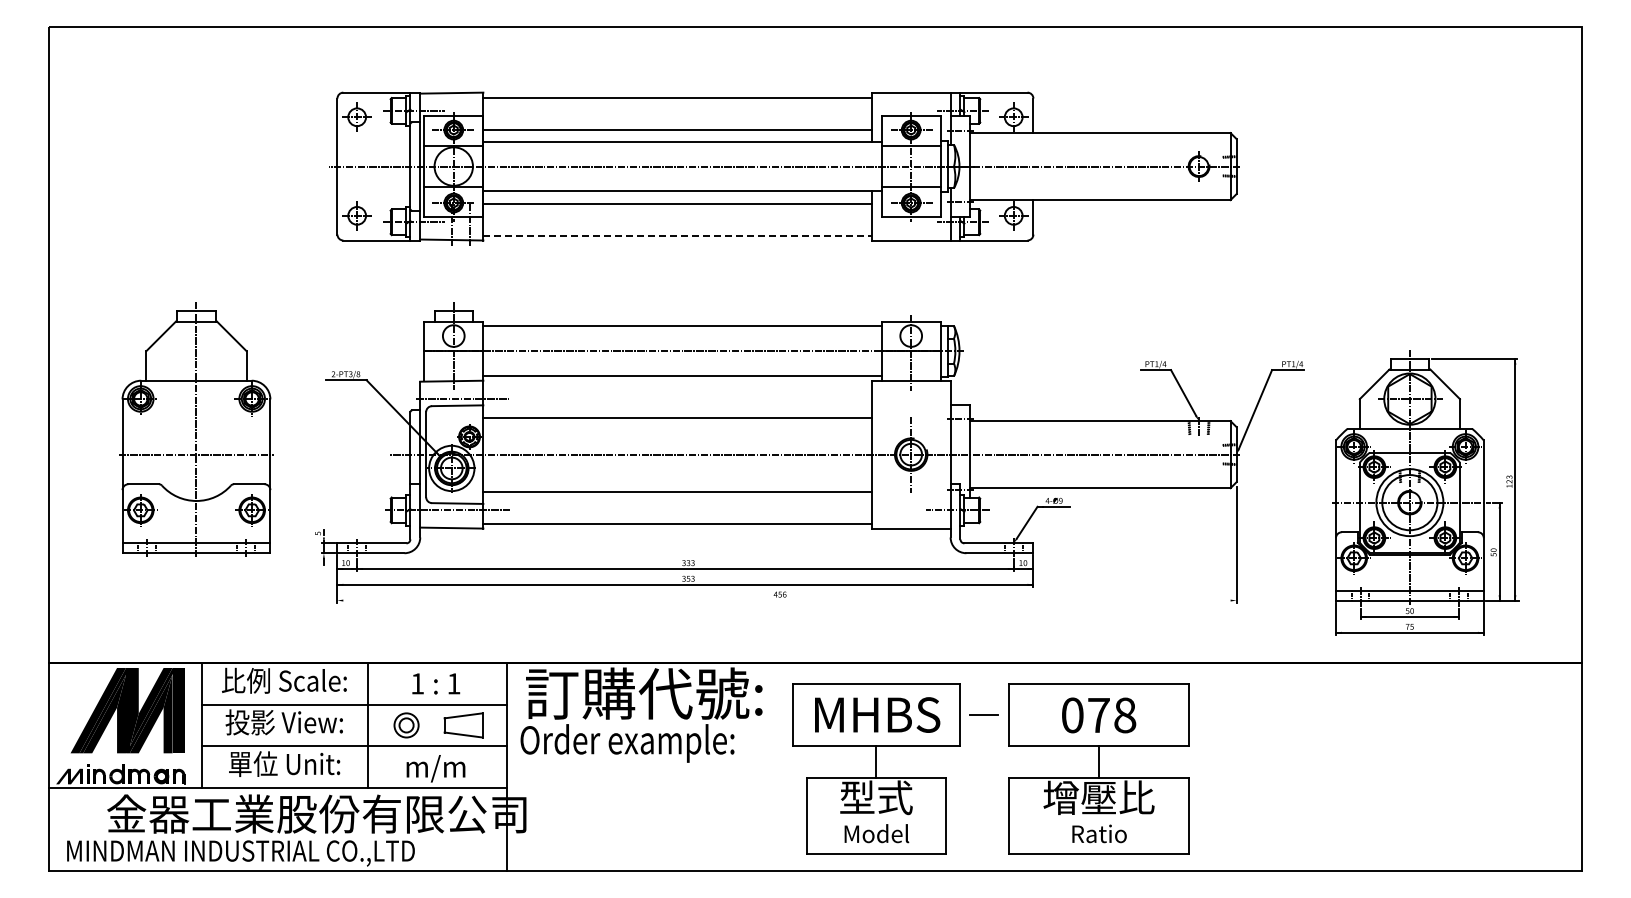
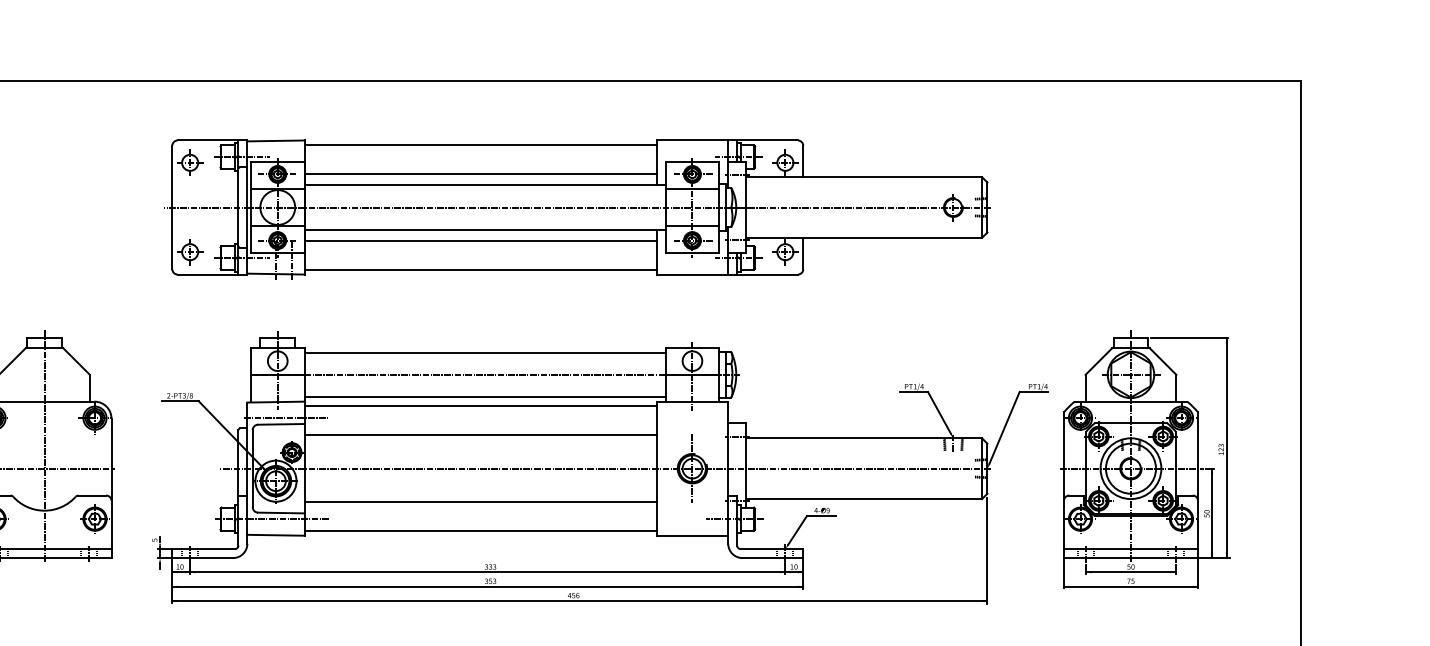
line: (678, 235) -> (481, 270), dashed -> solid
line: (677, 385) -> (480, 405), added
part: (1425, 492) -> (1145, 459), moved
line: (786, 600) -> (579, 600), added

